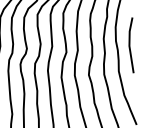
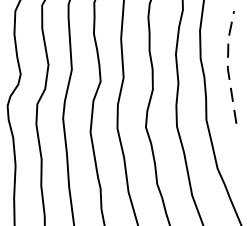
line: (129, 45) -> (228, 67), solid -> dashed

